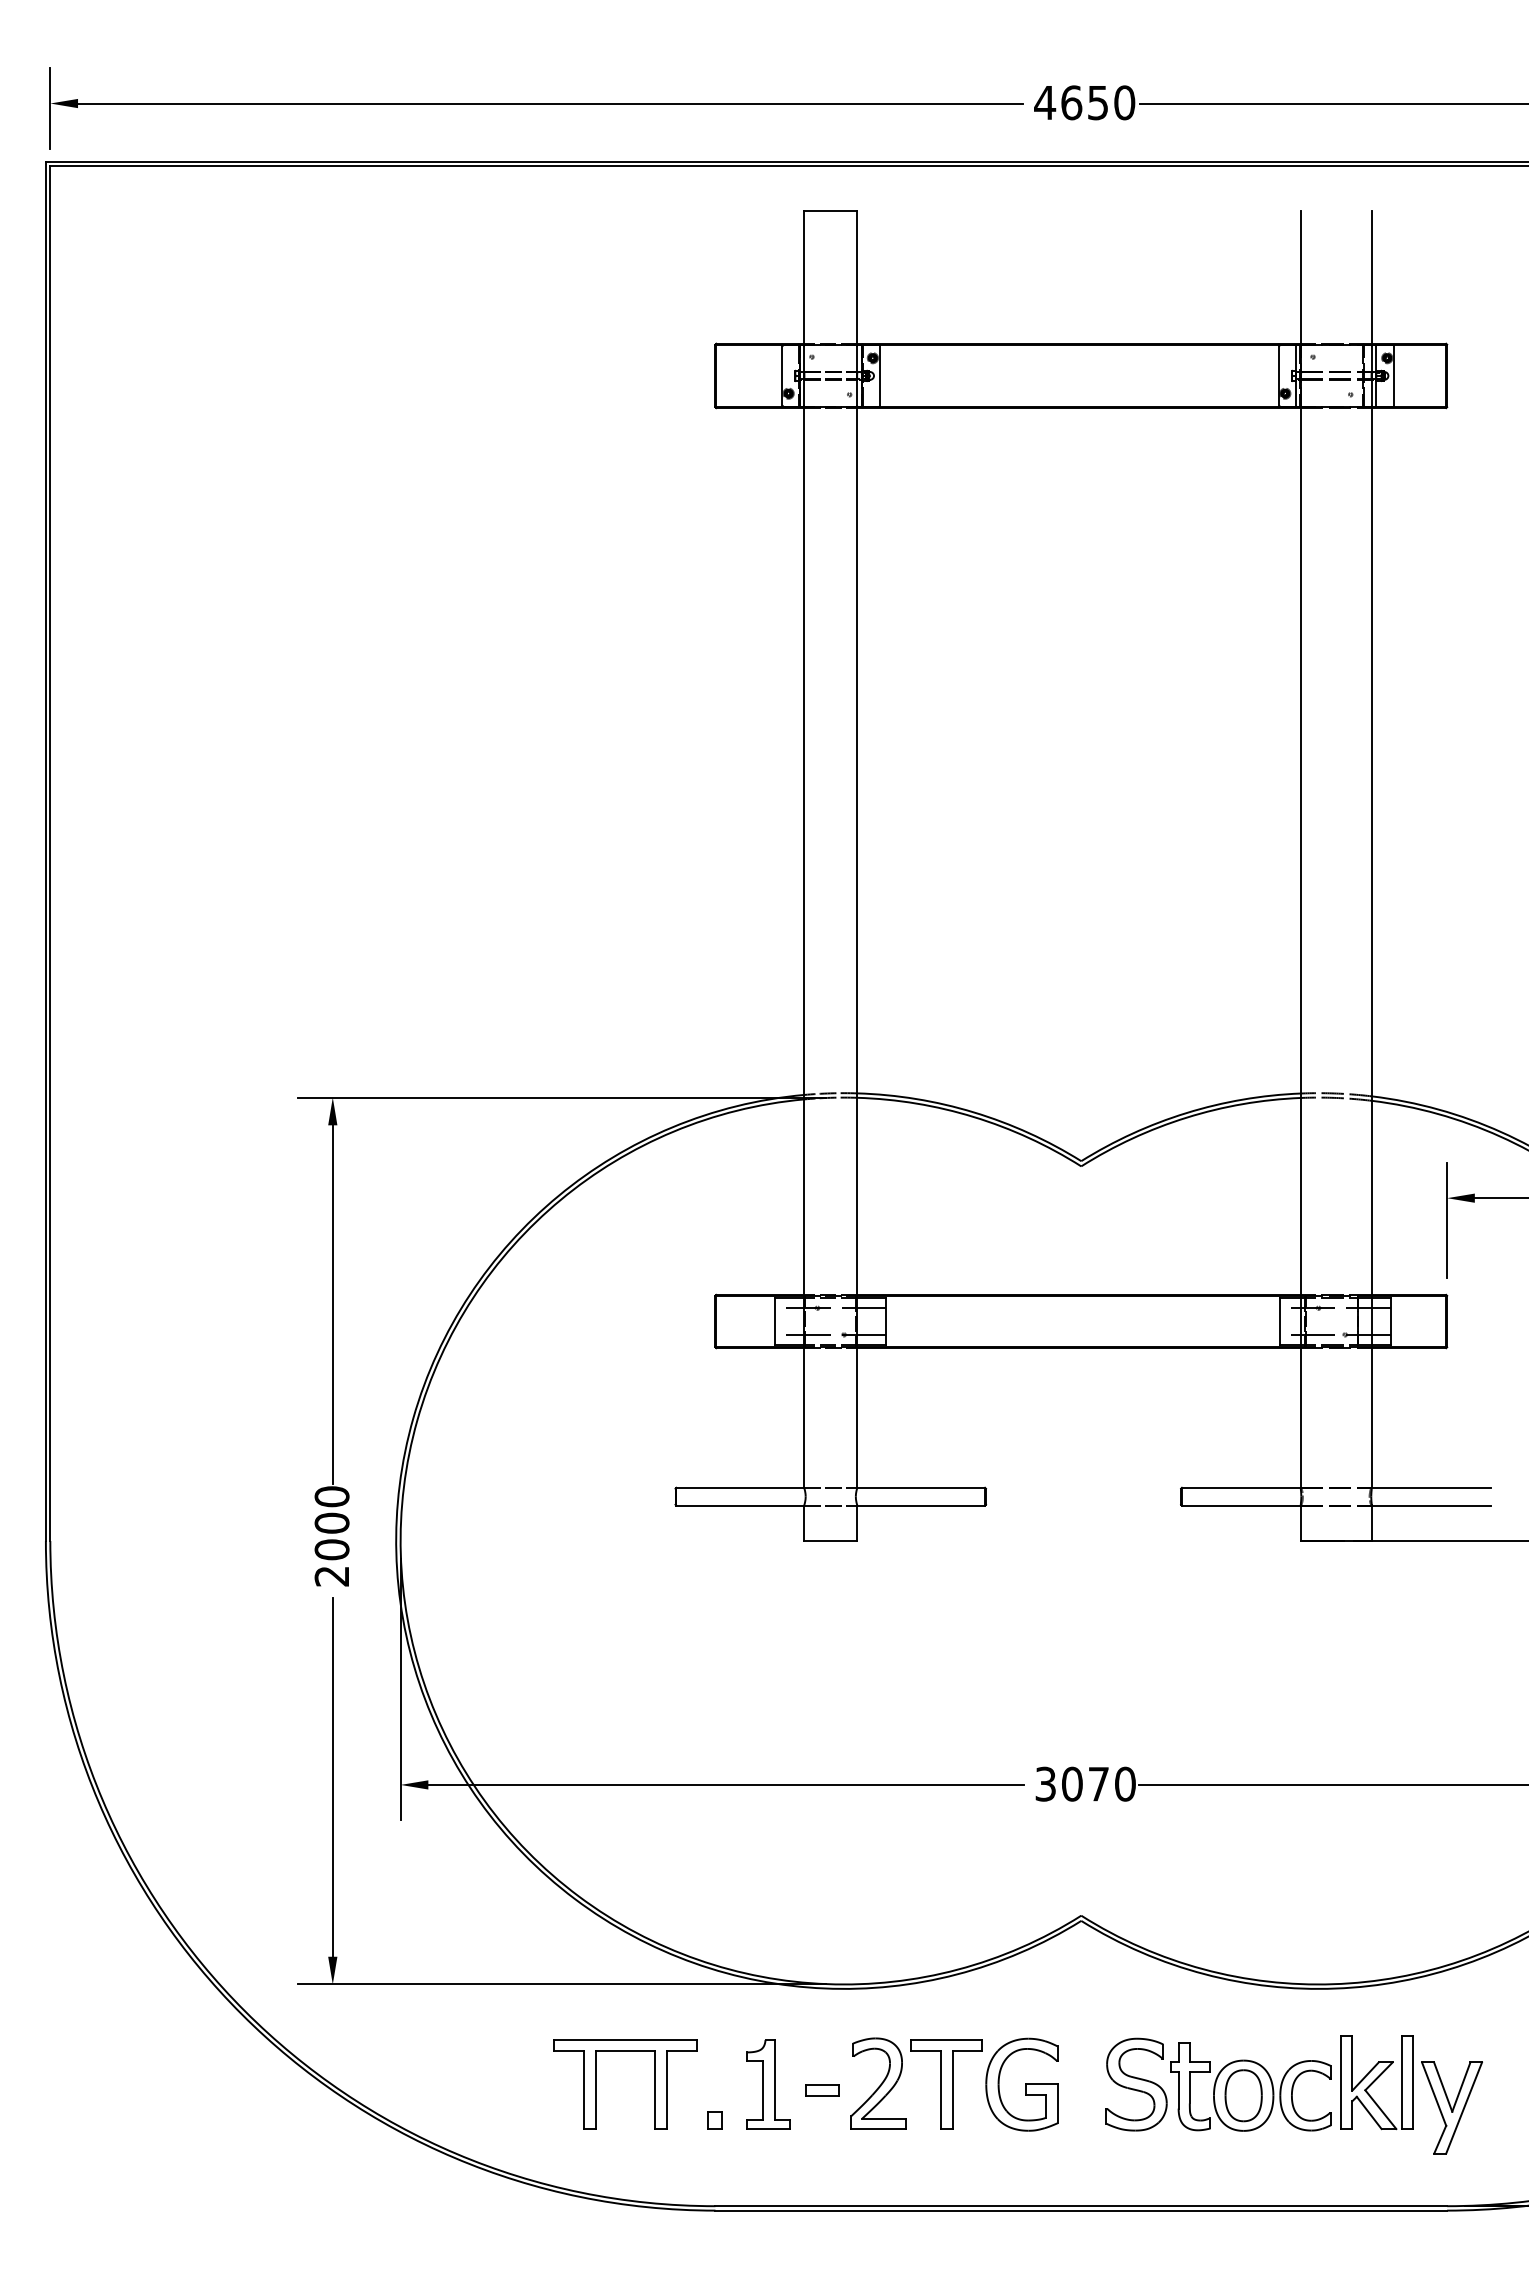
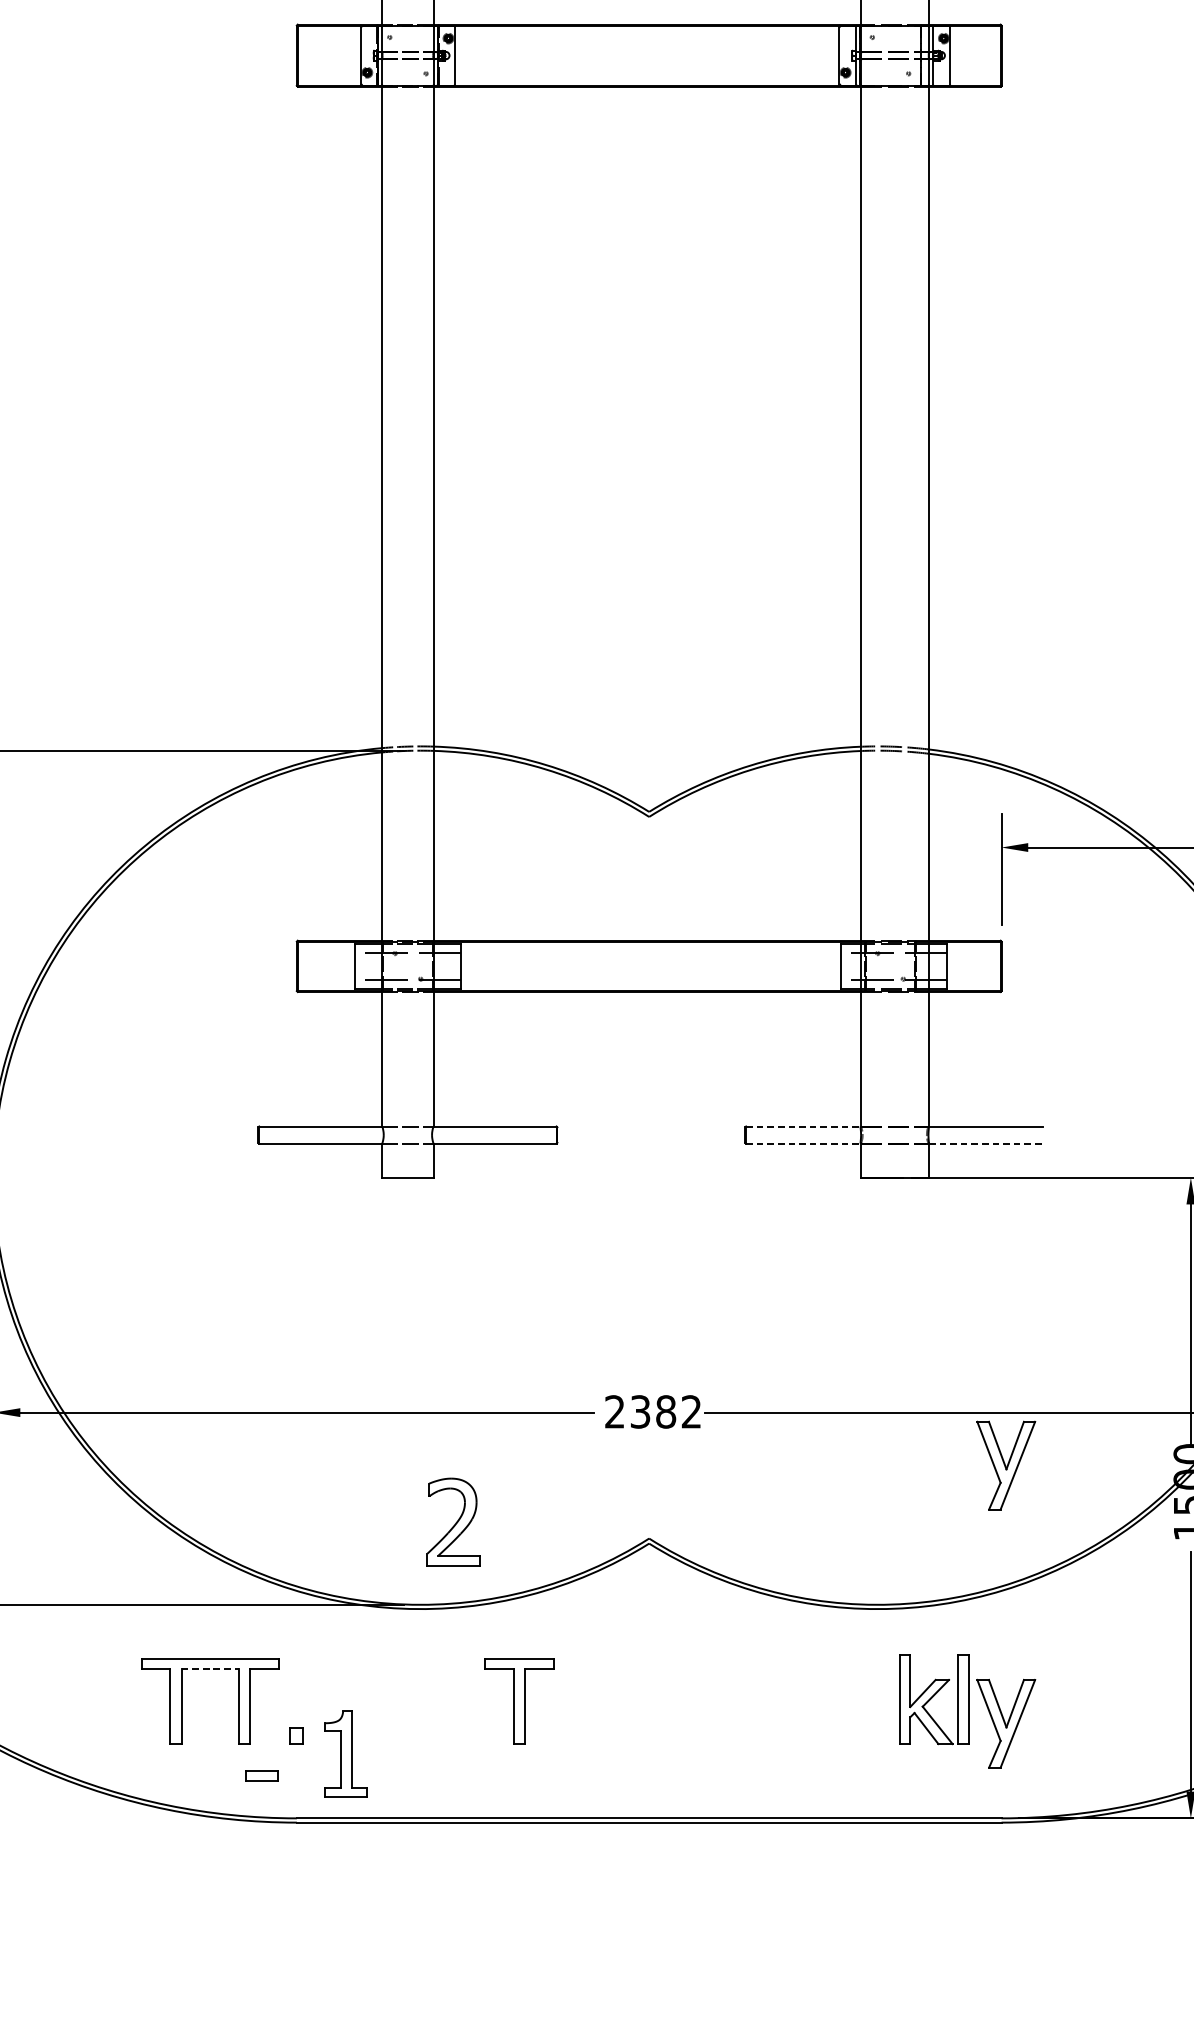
line: (1241, 1487) -> (803, 1126), solid -> dashed
line: (1241, 1505) -> (803, 1143), solid -> dashed
line: (1431, 1505) -> (986, 1143), solid -> dashed
text: (1085, 1783) -> (653, 1411), 3070 -> 2382
part: (1451, 1839) -> (1005, 1465), added
line: (625, 2050) -> (210, 1668), solid -> dashed
part: (878, 2083) -> (453, 1522), moved
part: (768, 2084) -> (346, 1754), moved
part: (1021, 2084) -> (591, 1701), removed
part: (1218, 2084) -> (781, 1701), removed
part: (822, 2090) -> (262, 1776), moved

